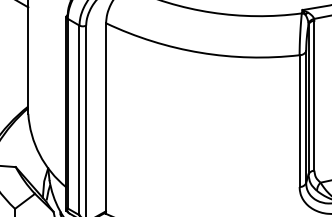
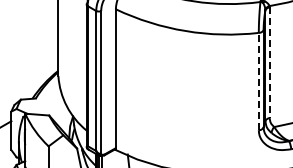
line: (314, 96) -> (269, 63), solid -> dashed
line: (299, 121) -> (258, 81), solid -> dashed

